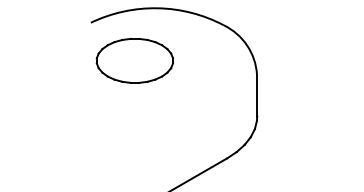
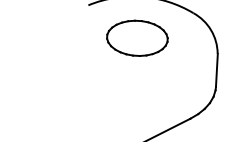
part: (134, 60) -> (137, 38), moved

